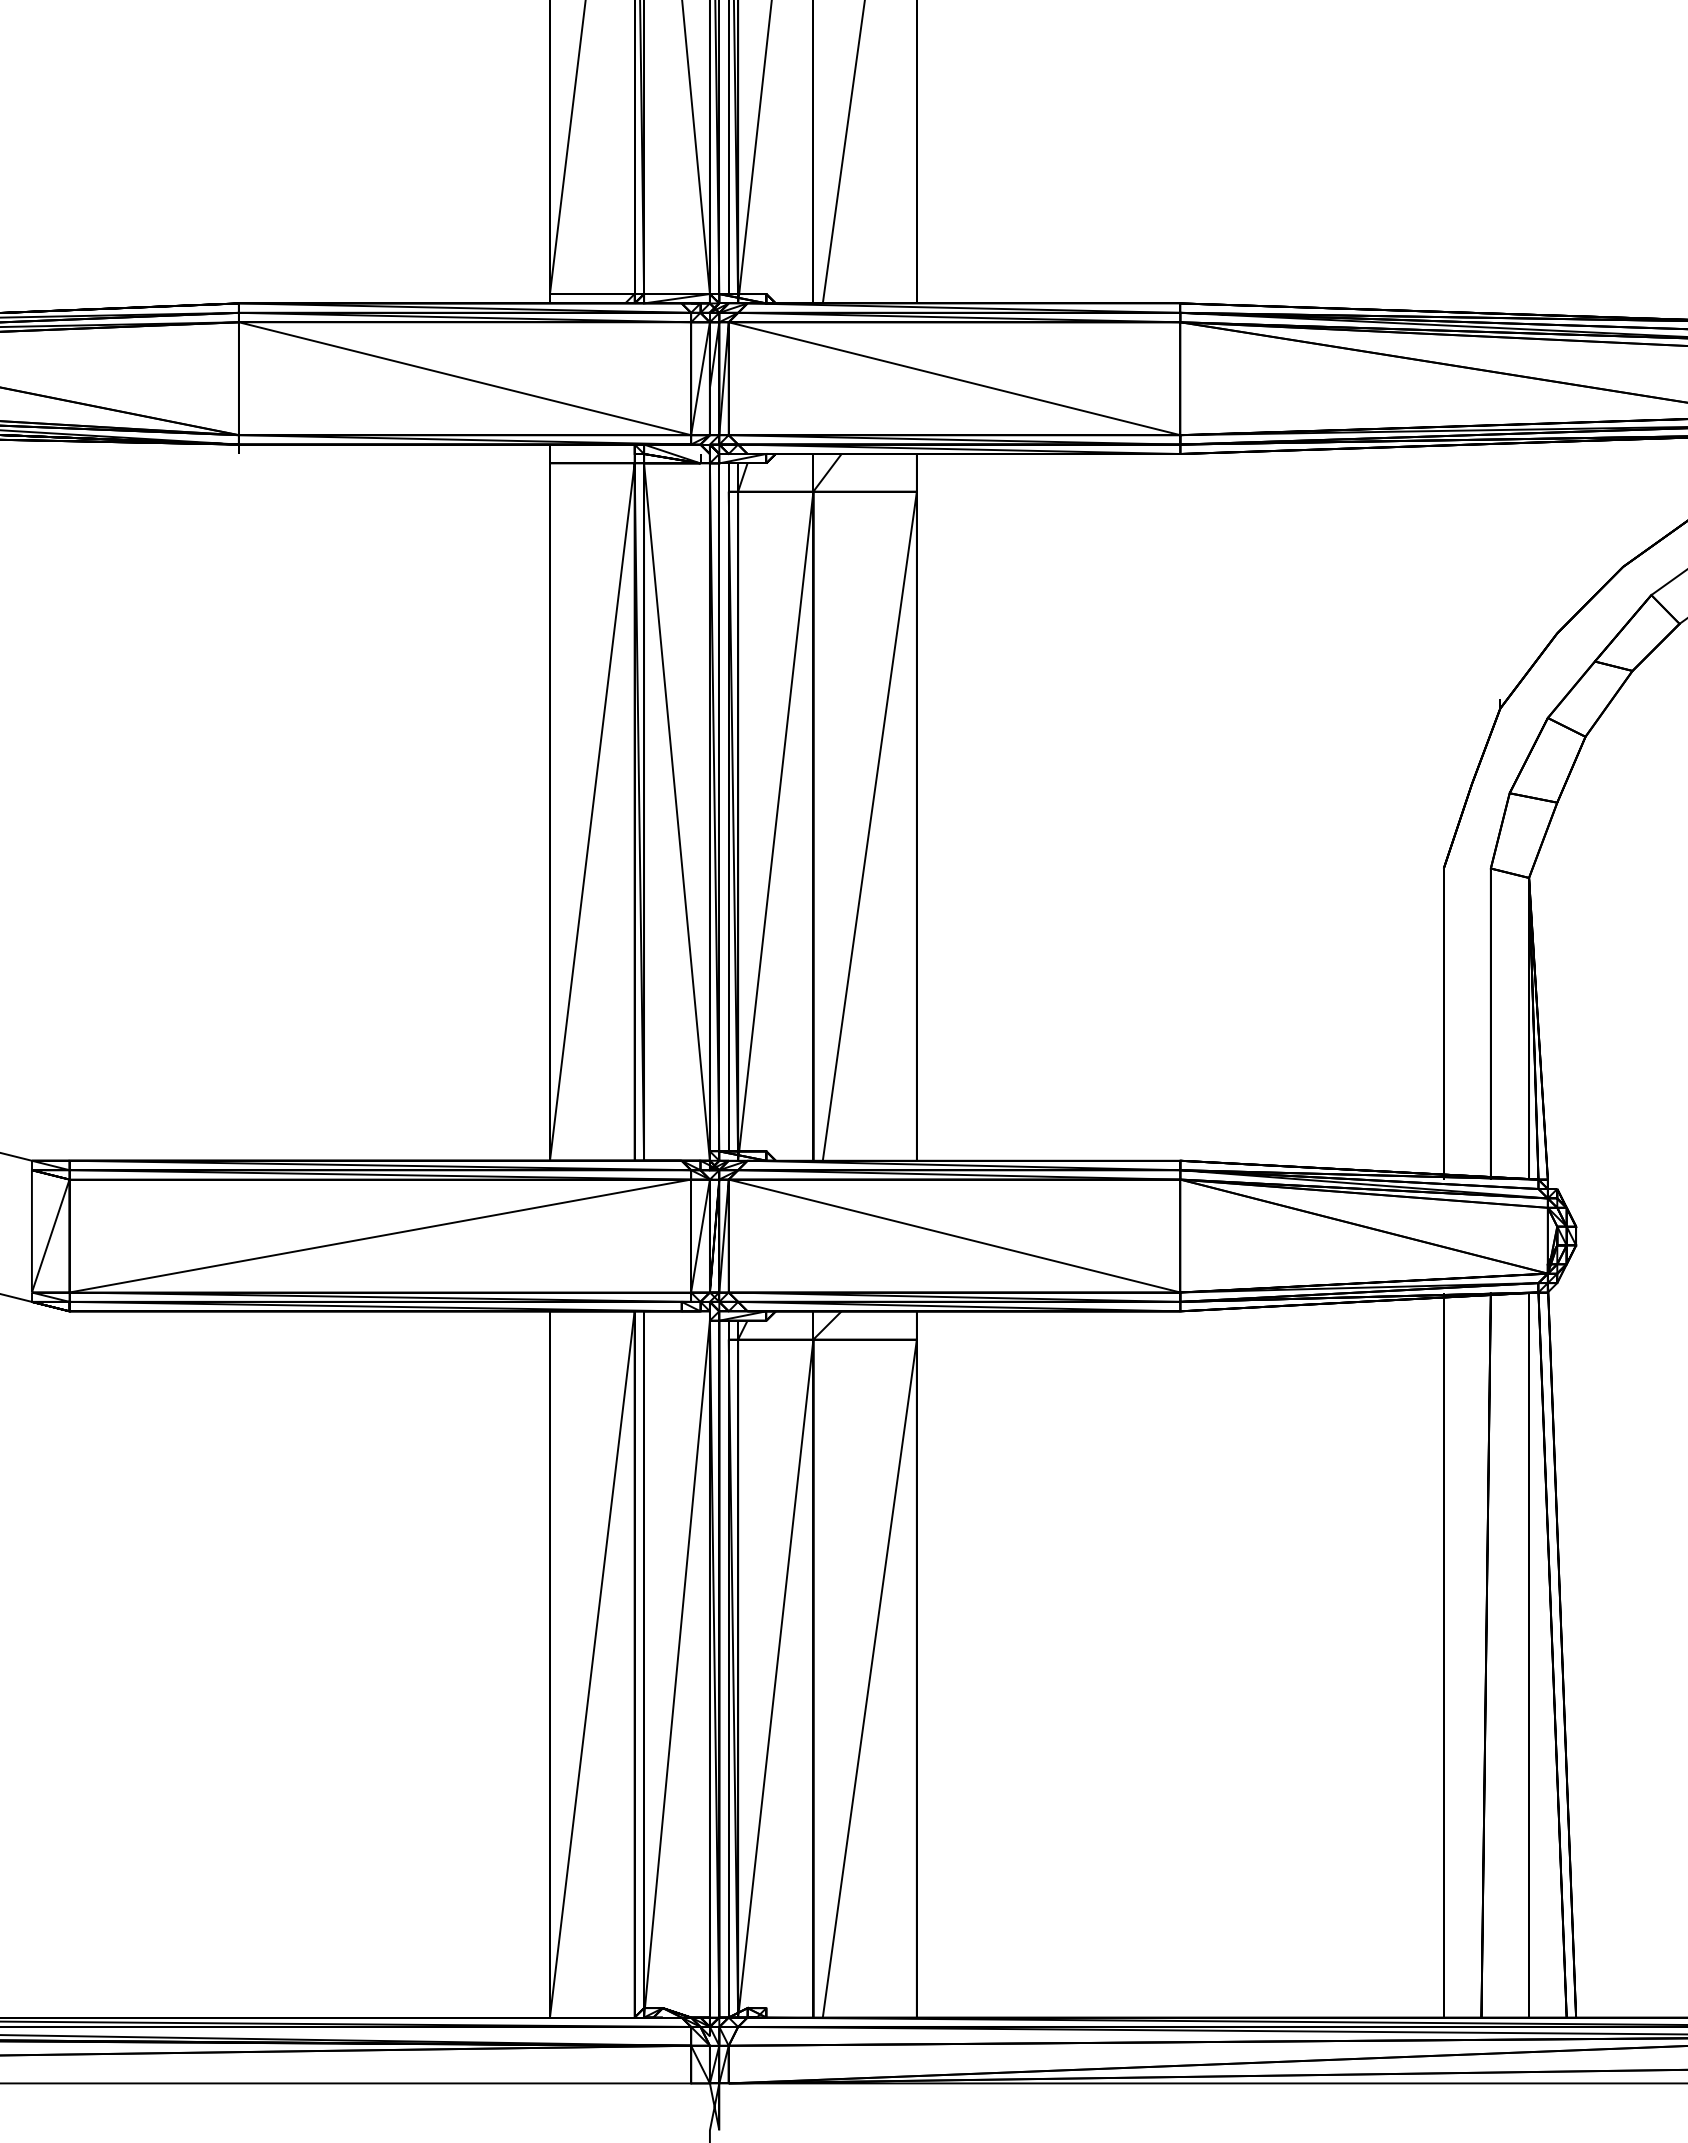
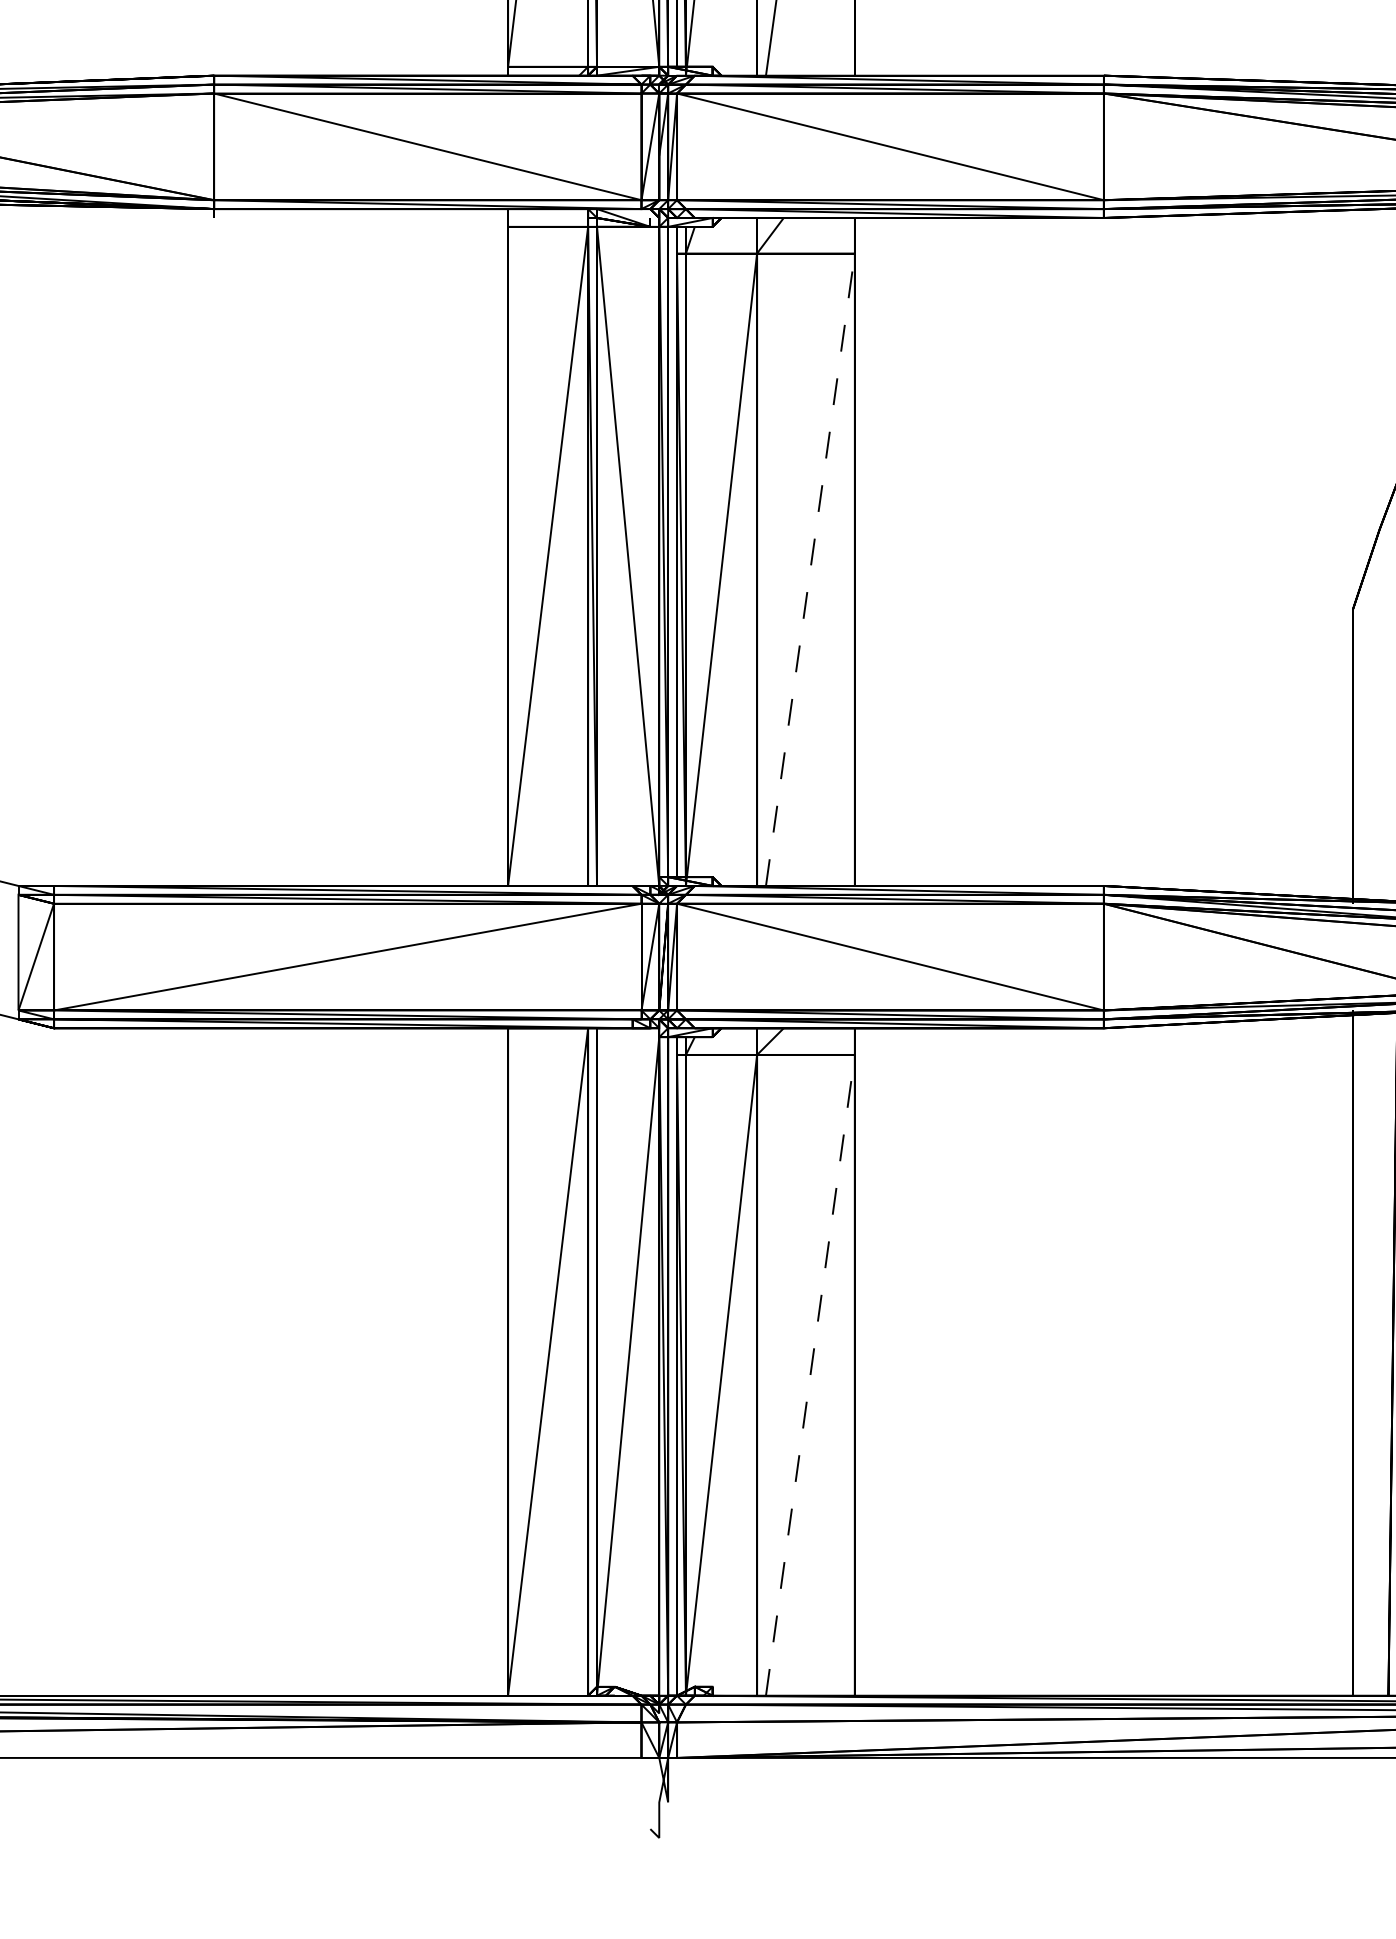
line: (872, 806) -> (812, 551), solid -> dashed
line: (869, 1678) -> (810, 1375), solid -> dashed

